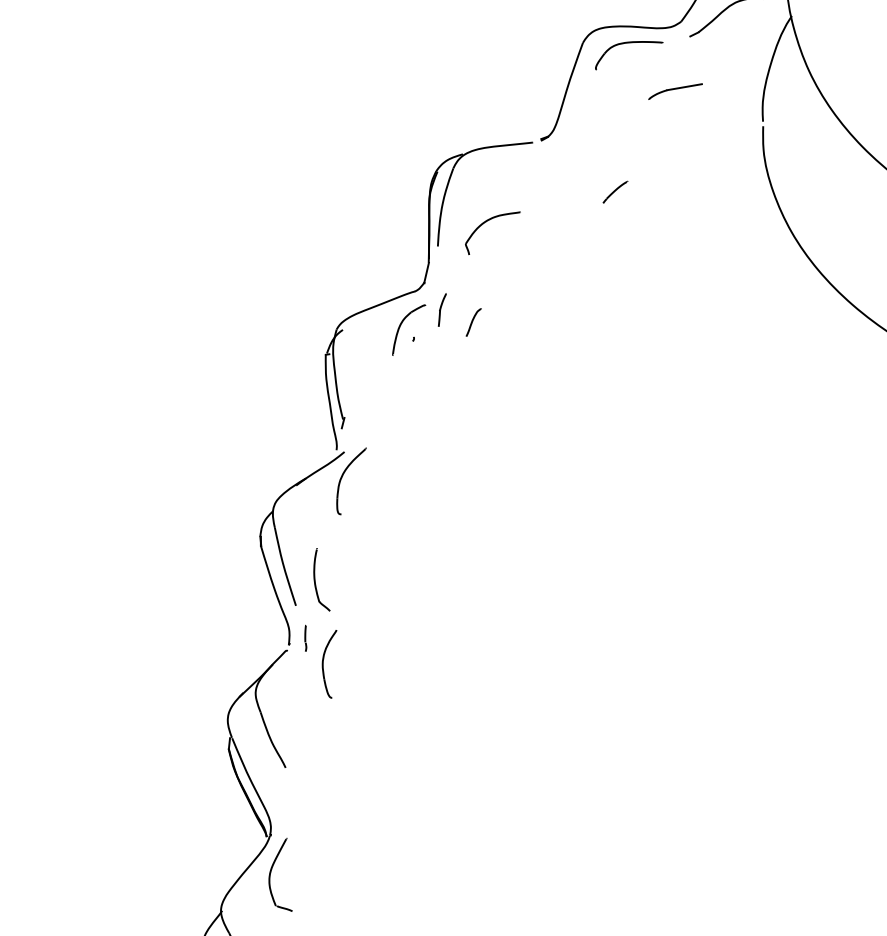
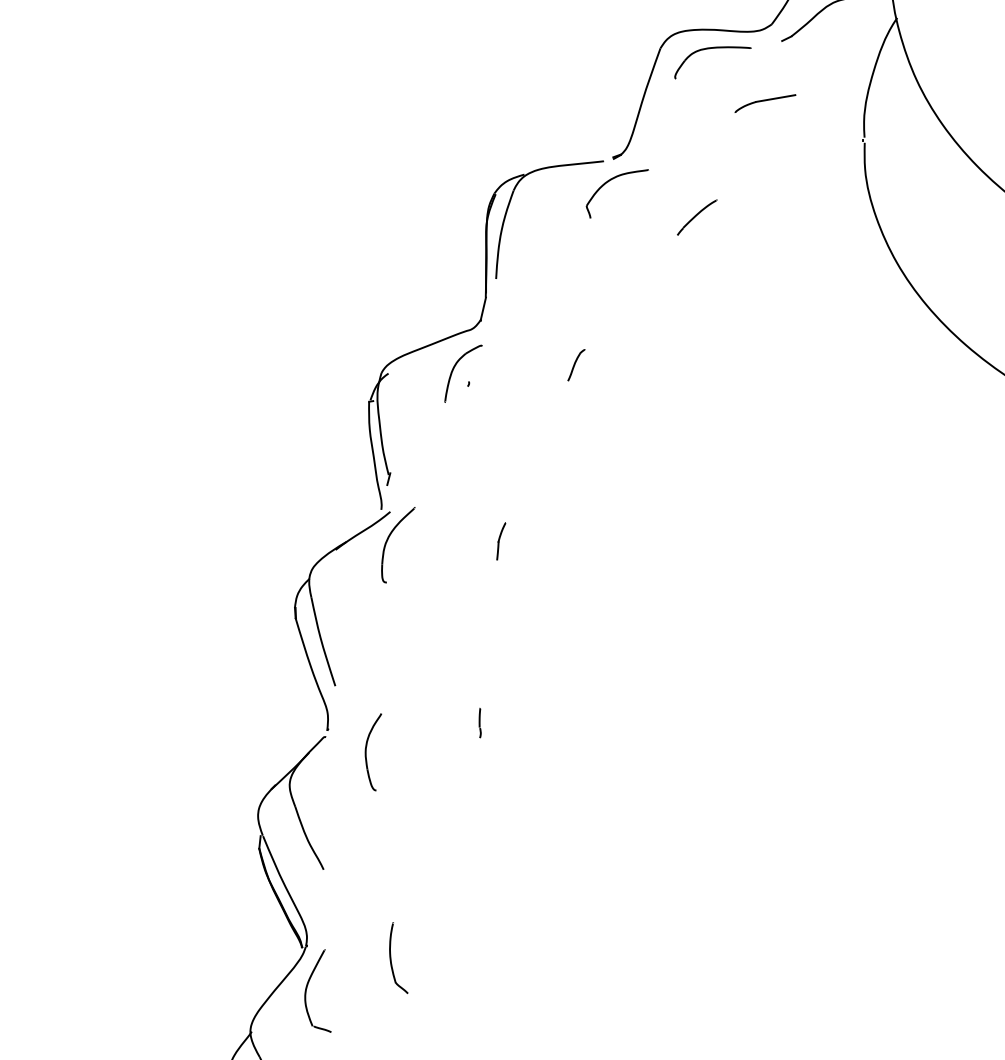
part: (615, 192) -> (697, 217), size x1.43
part: (486, 222) -> (610, 181), moved
part: (441, 309) -> (500, 540), moved
part: (473, 322) -> (576, 365), moved
part: (321, 579) -> (398, 957), moved
line: (305, 637) -> (479, 722), moved

